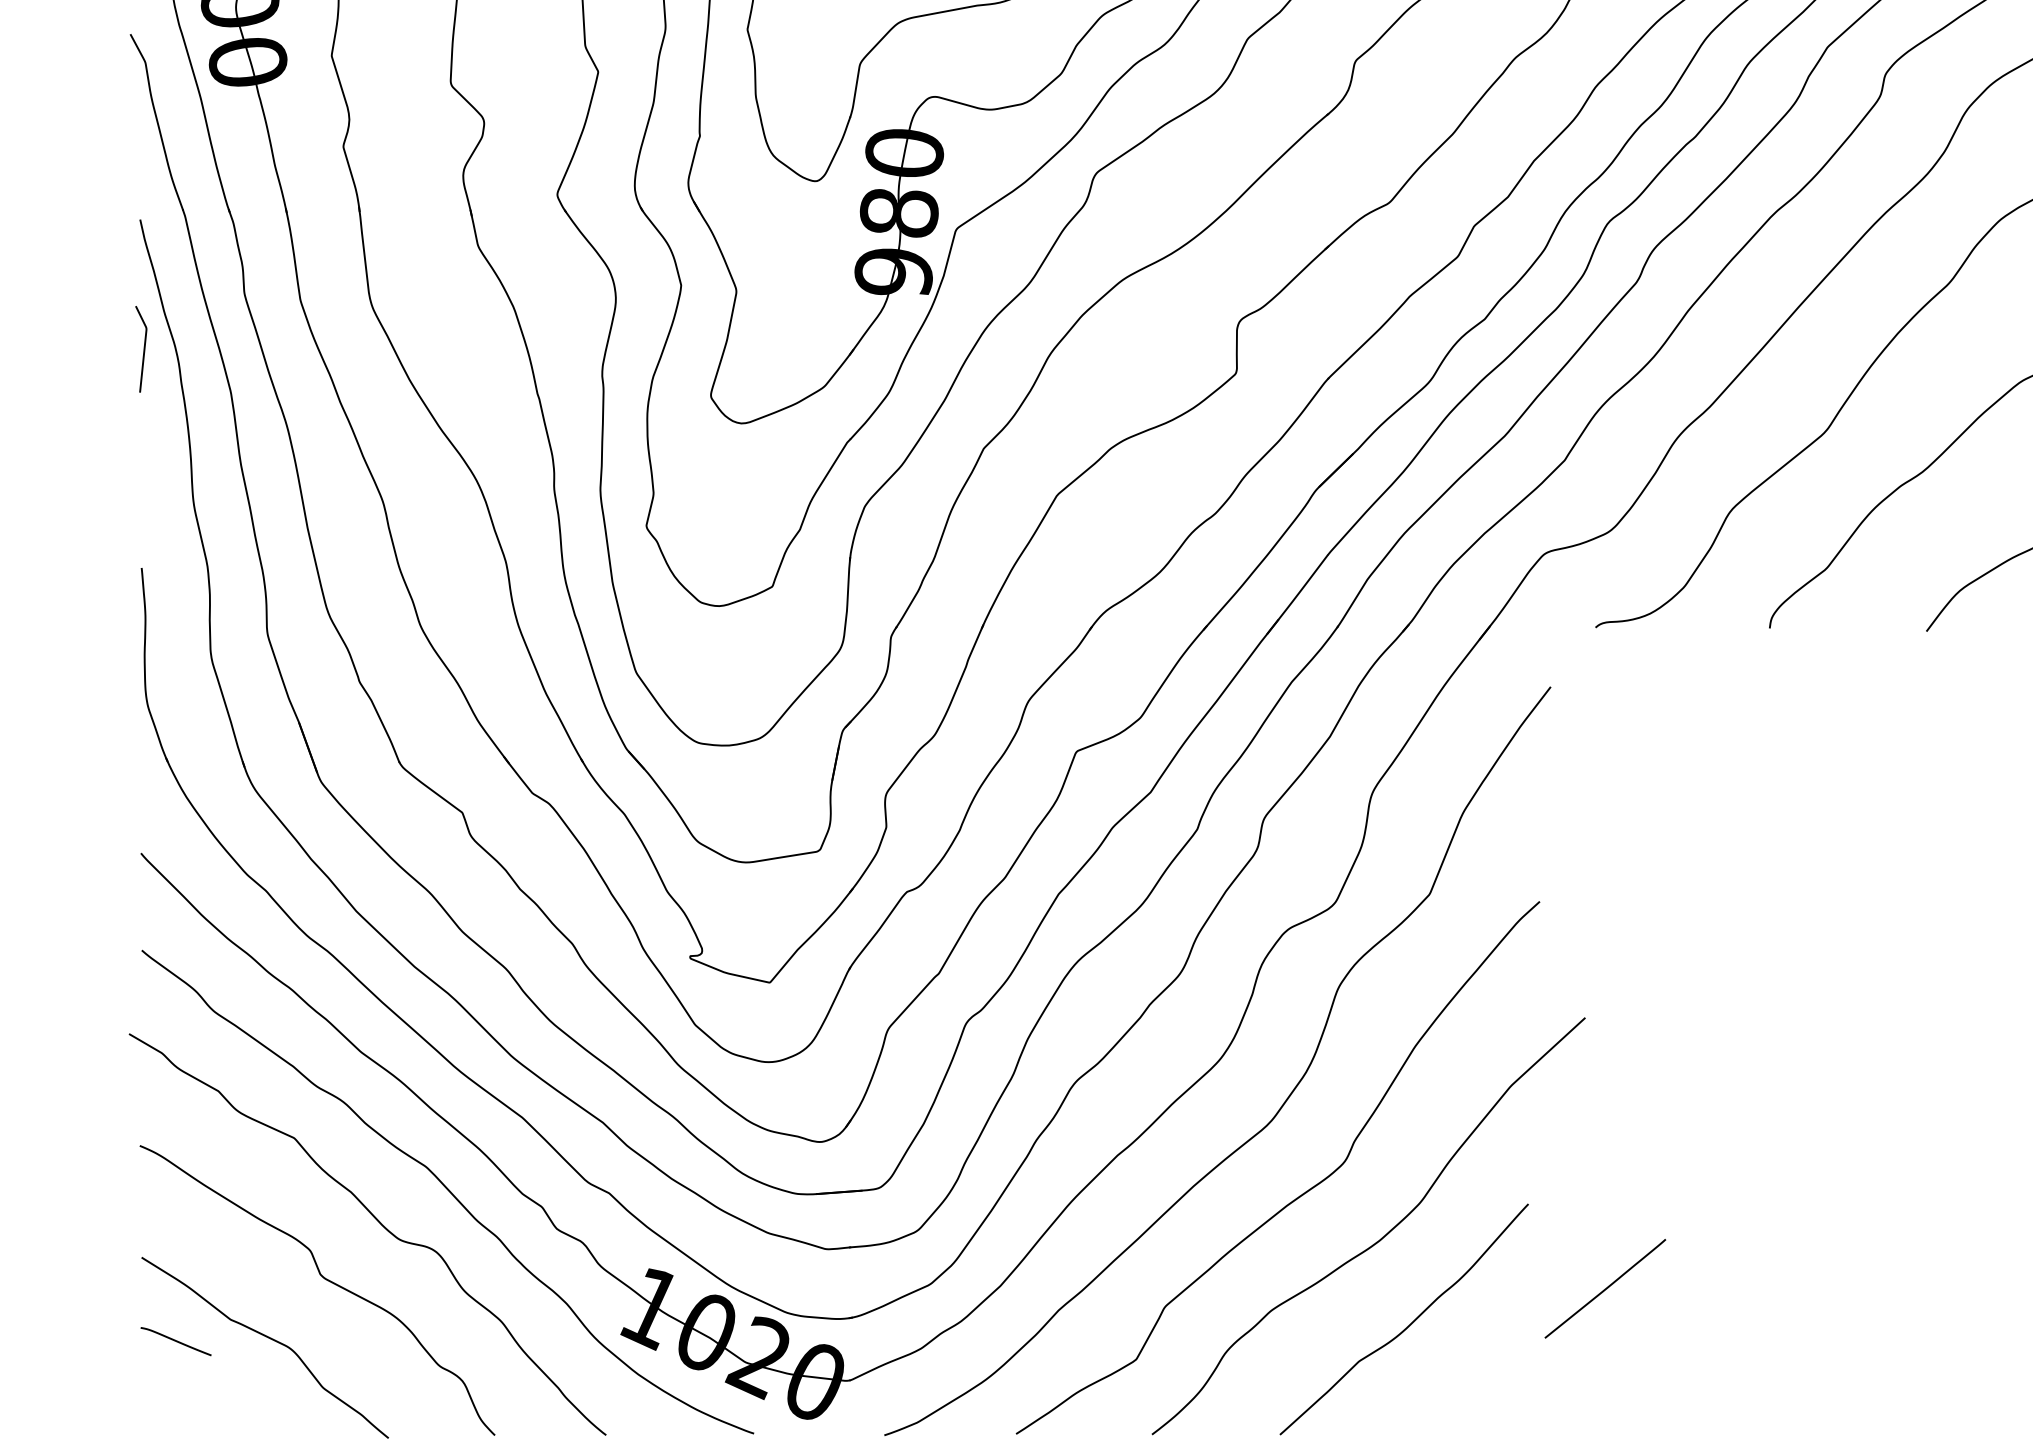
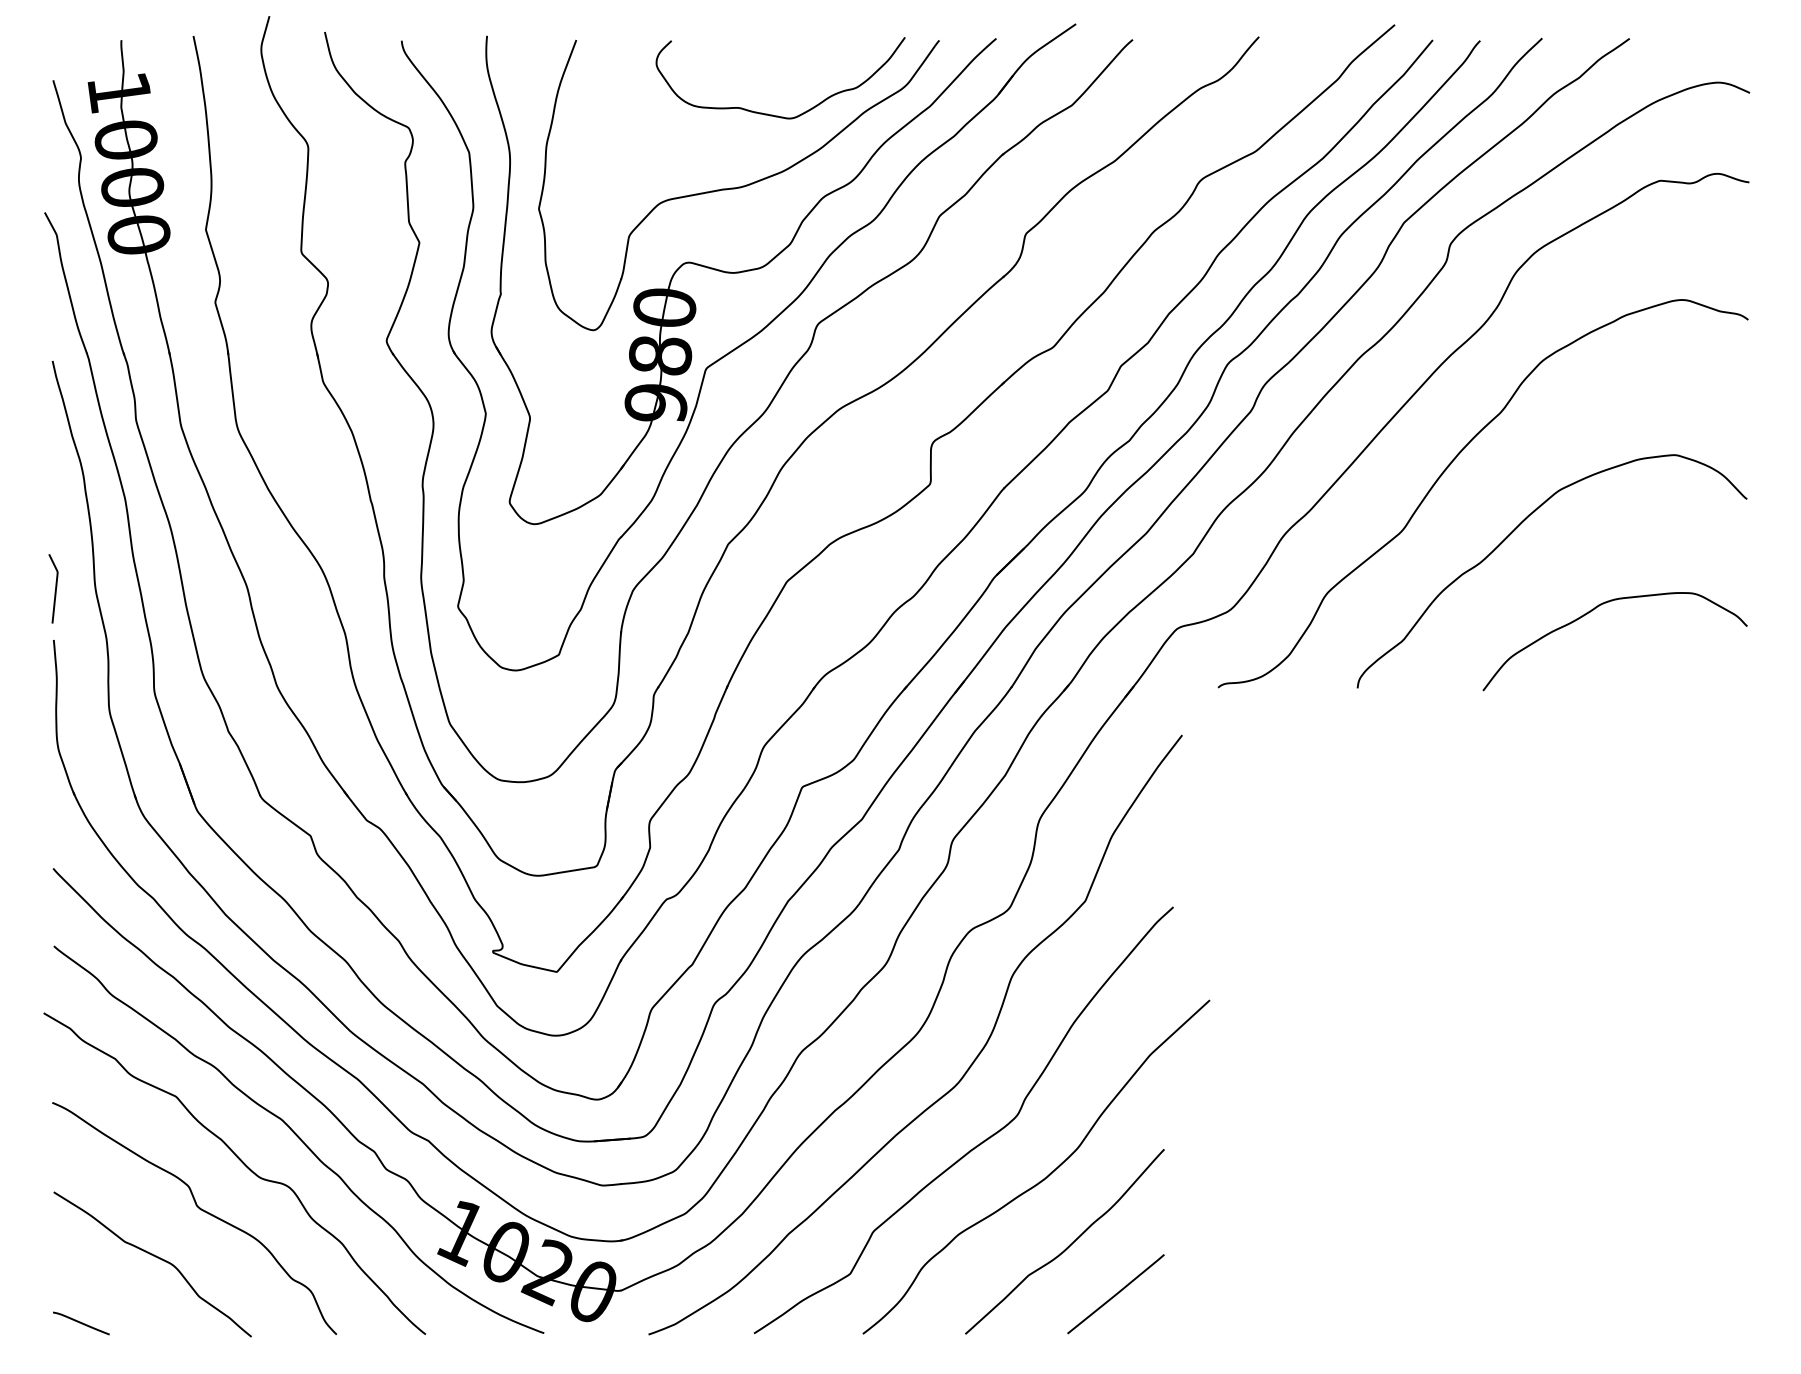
curve: (143, 348) -> (55, 588), moved
line: (1604, 1289) -> (1115, 1294), moved
line: (176, 1341) -> (81, 1323), moved

